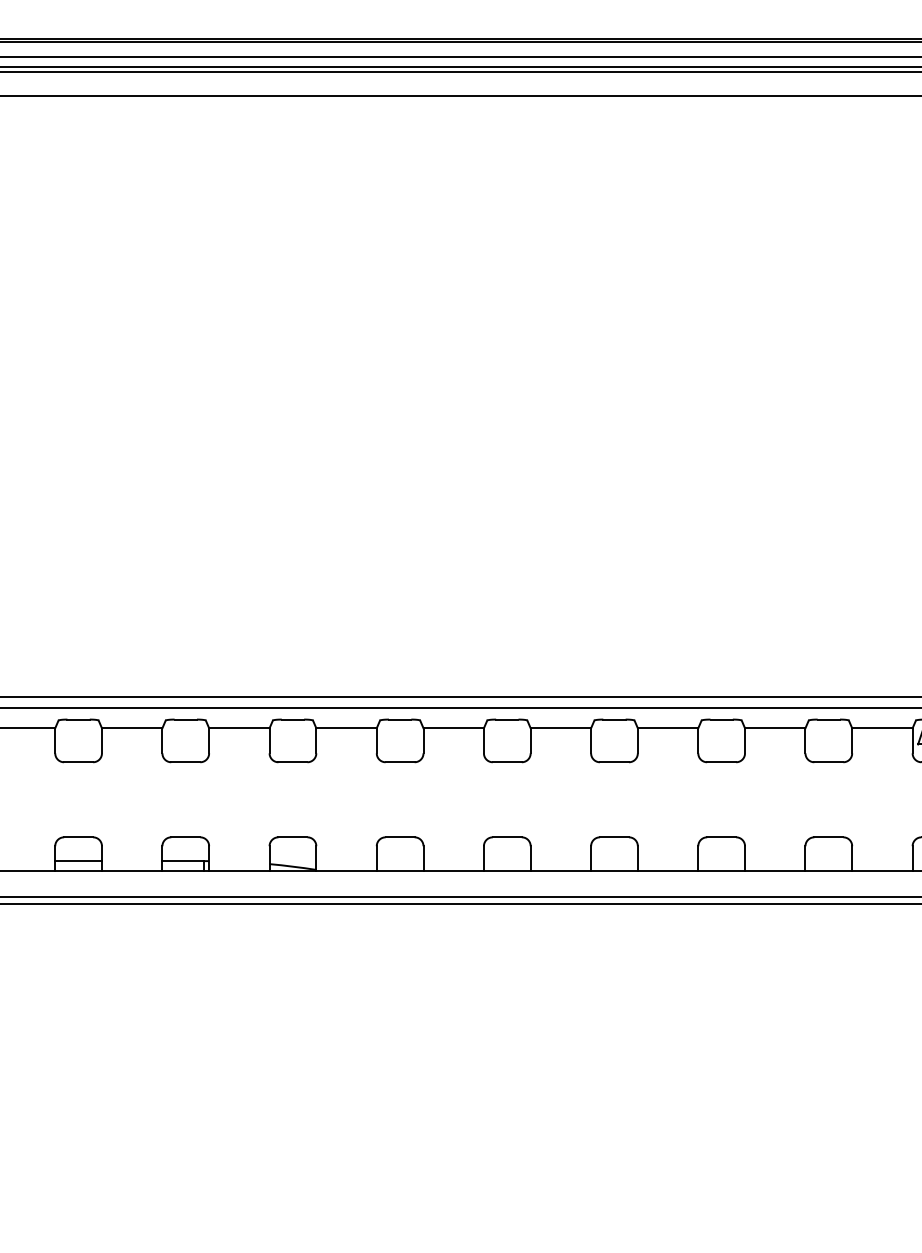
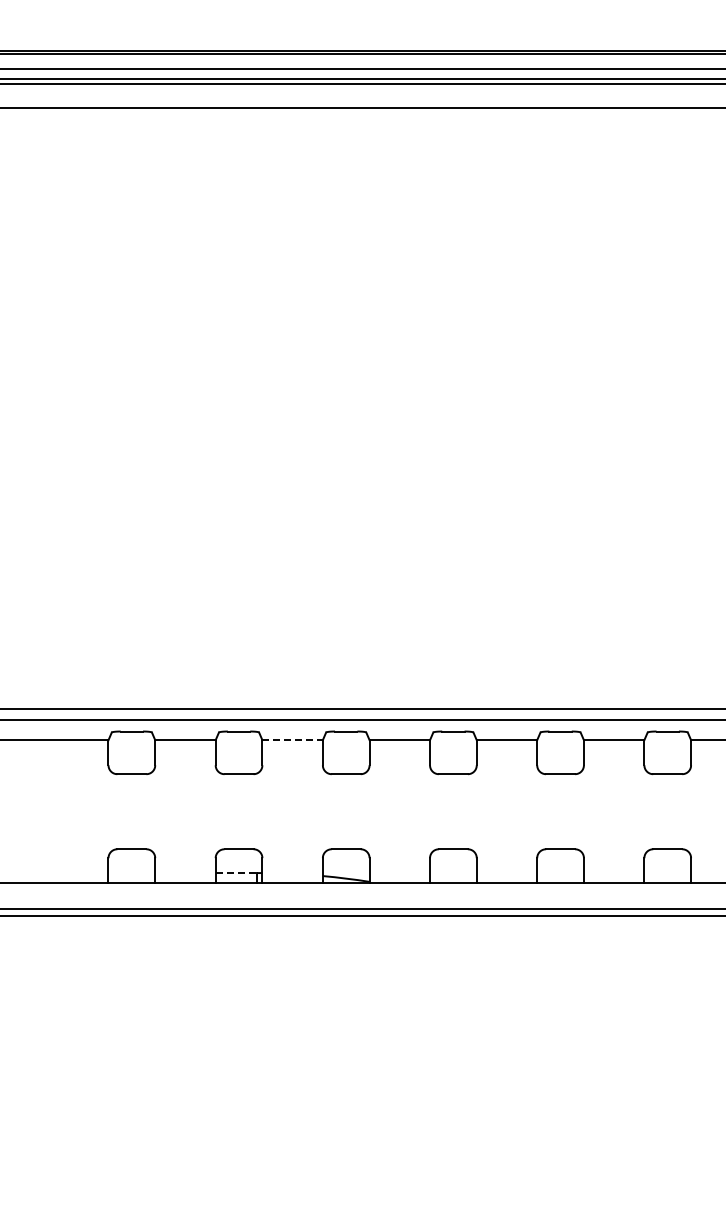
line: (239, 728) -> (292, 740), solid -> dashed
line: (78, 861) -> (131, 873), removed
line: (183, 861) -> (236, 873), solid -> dashed

